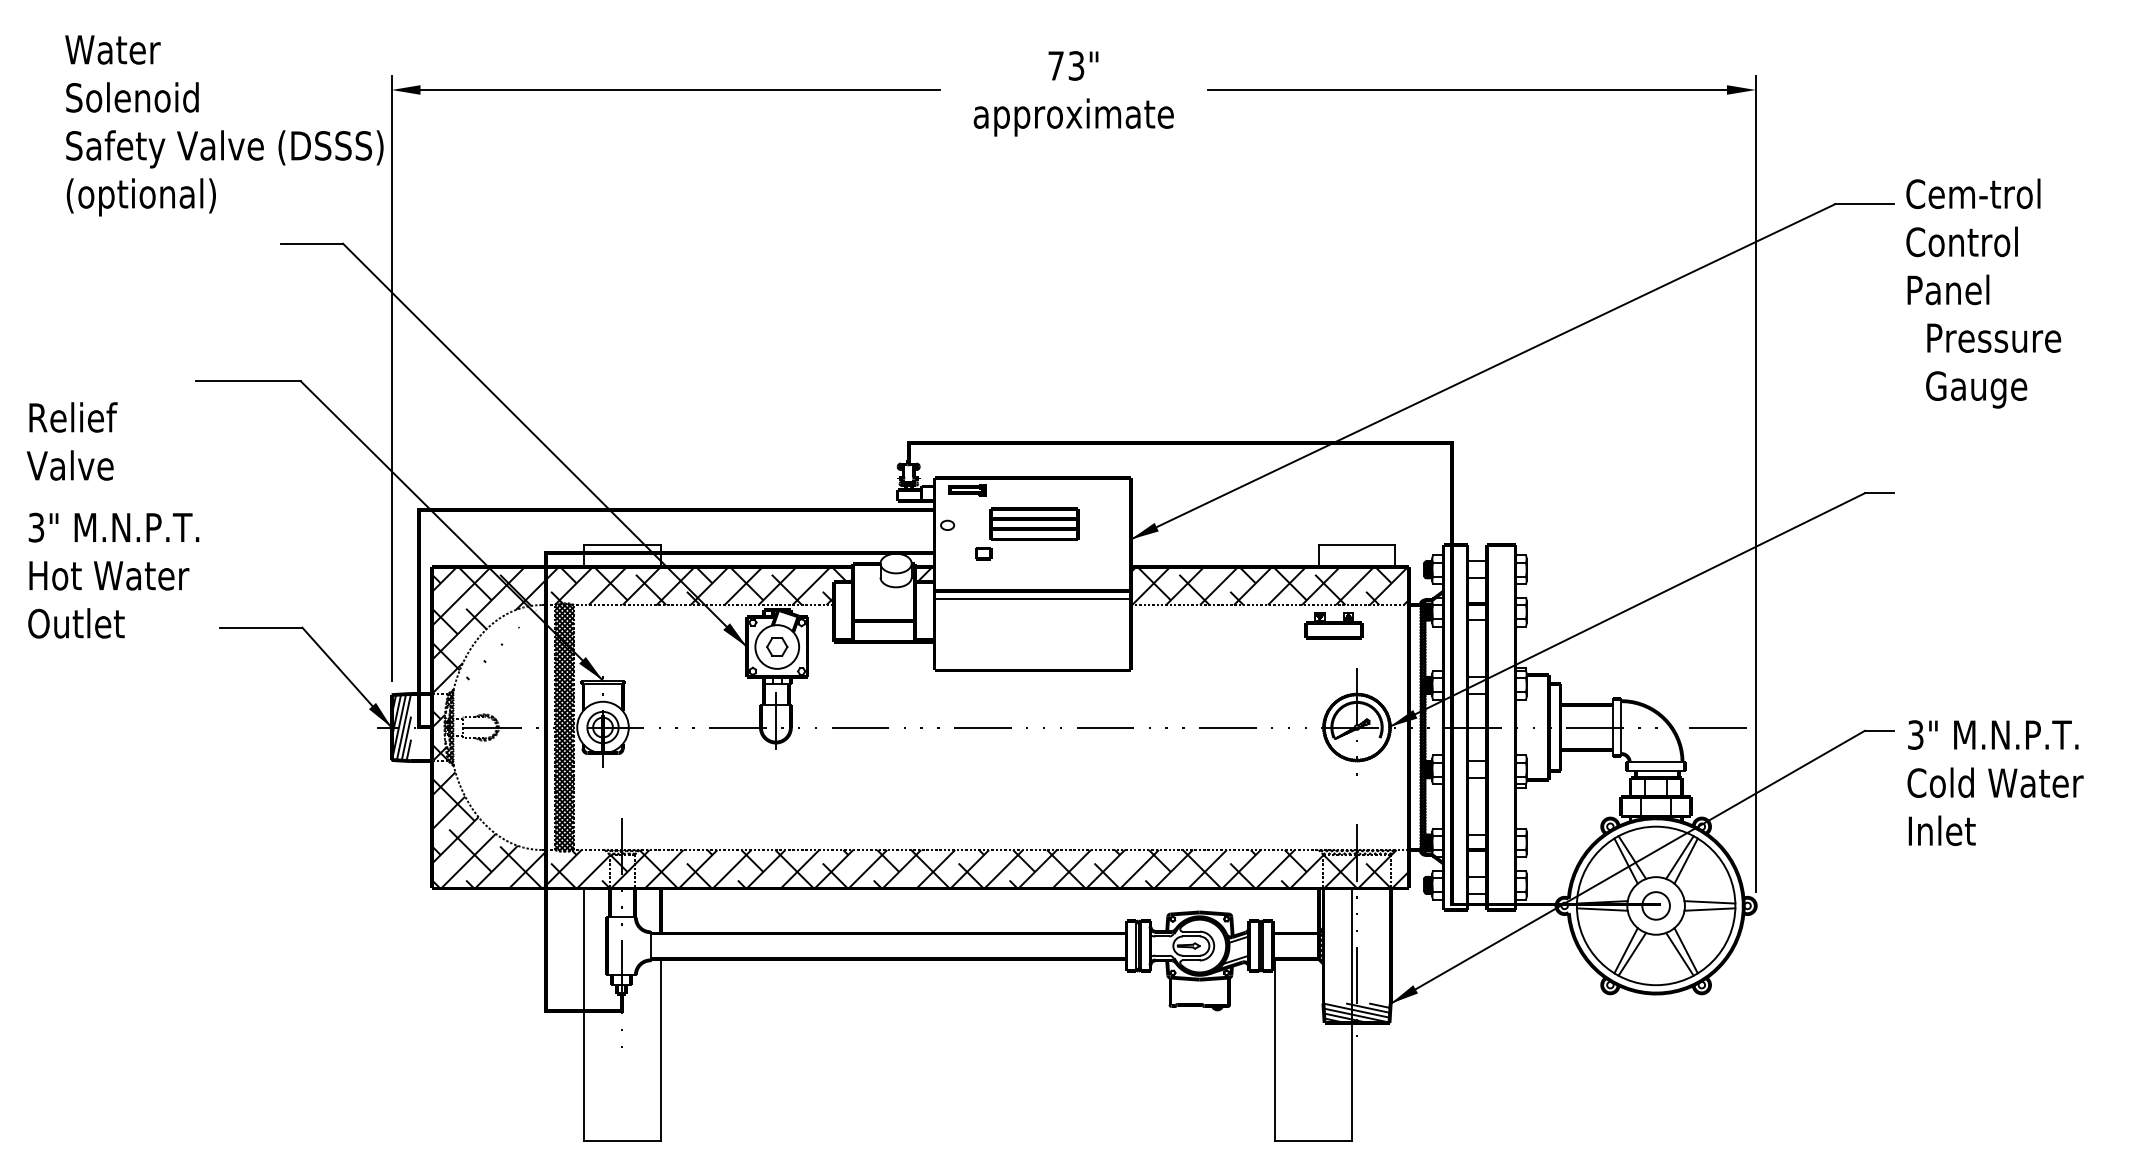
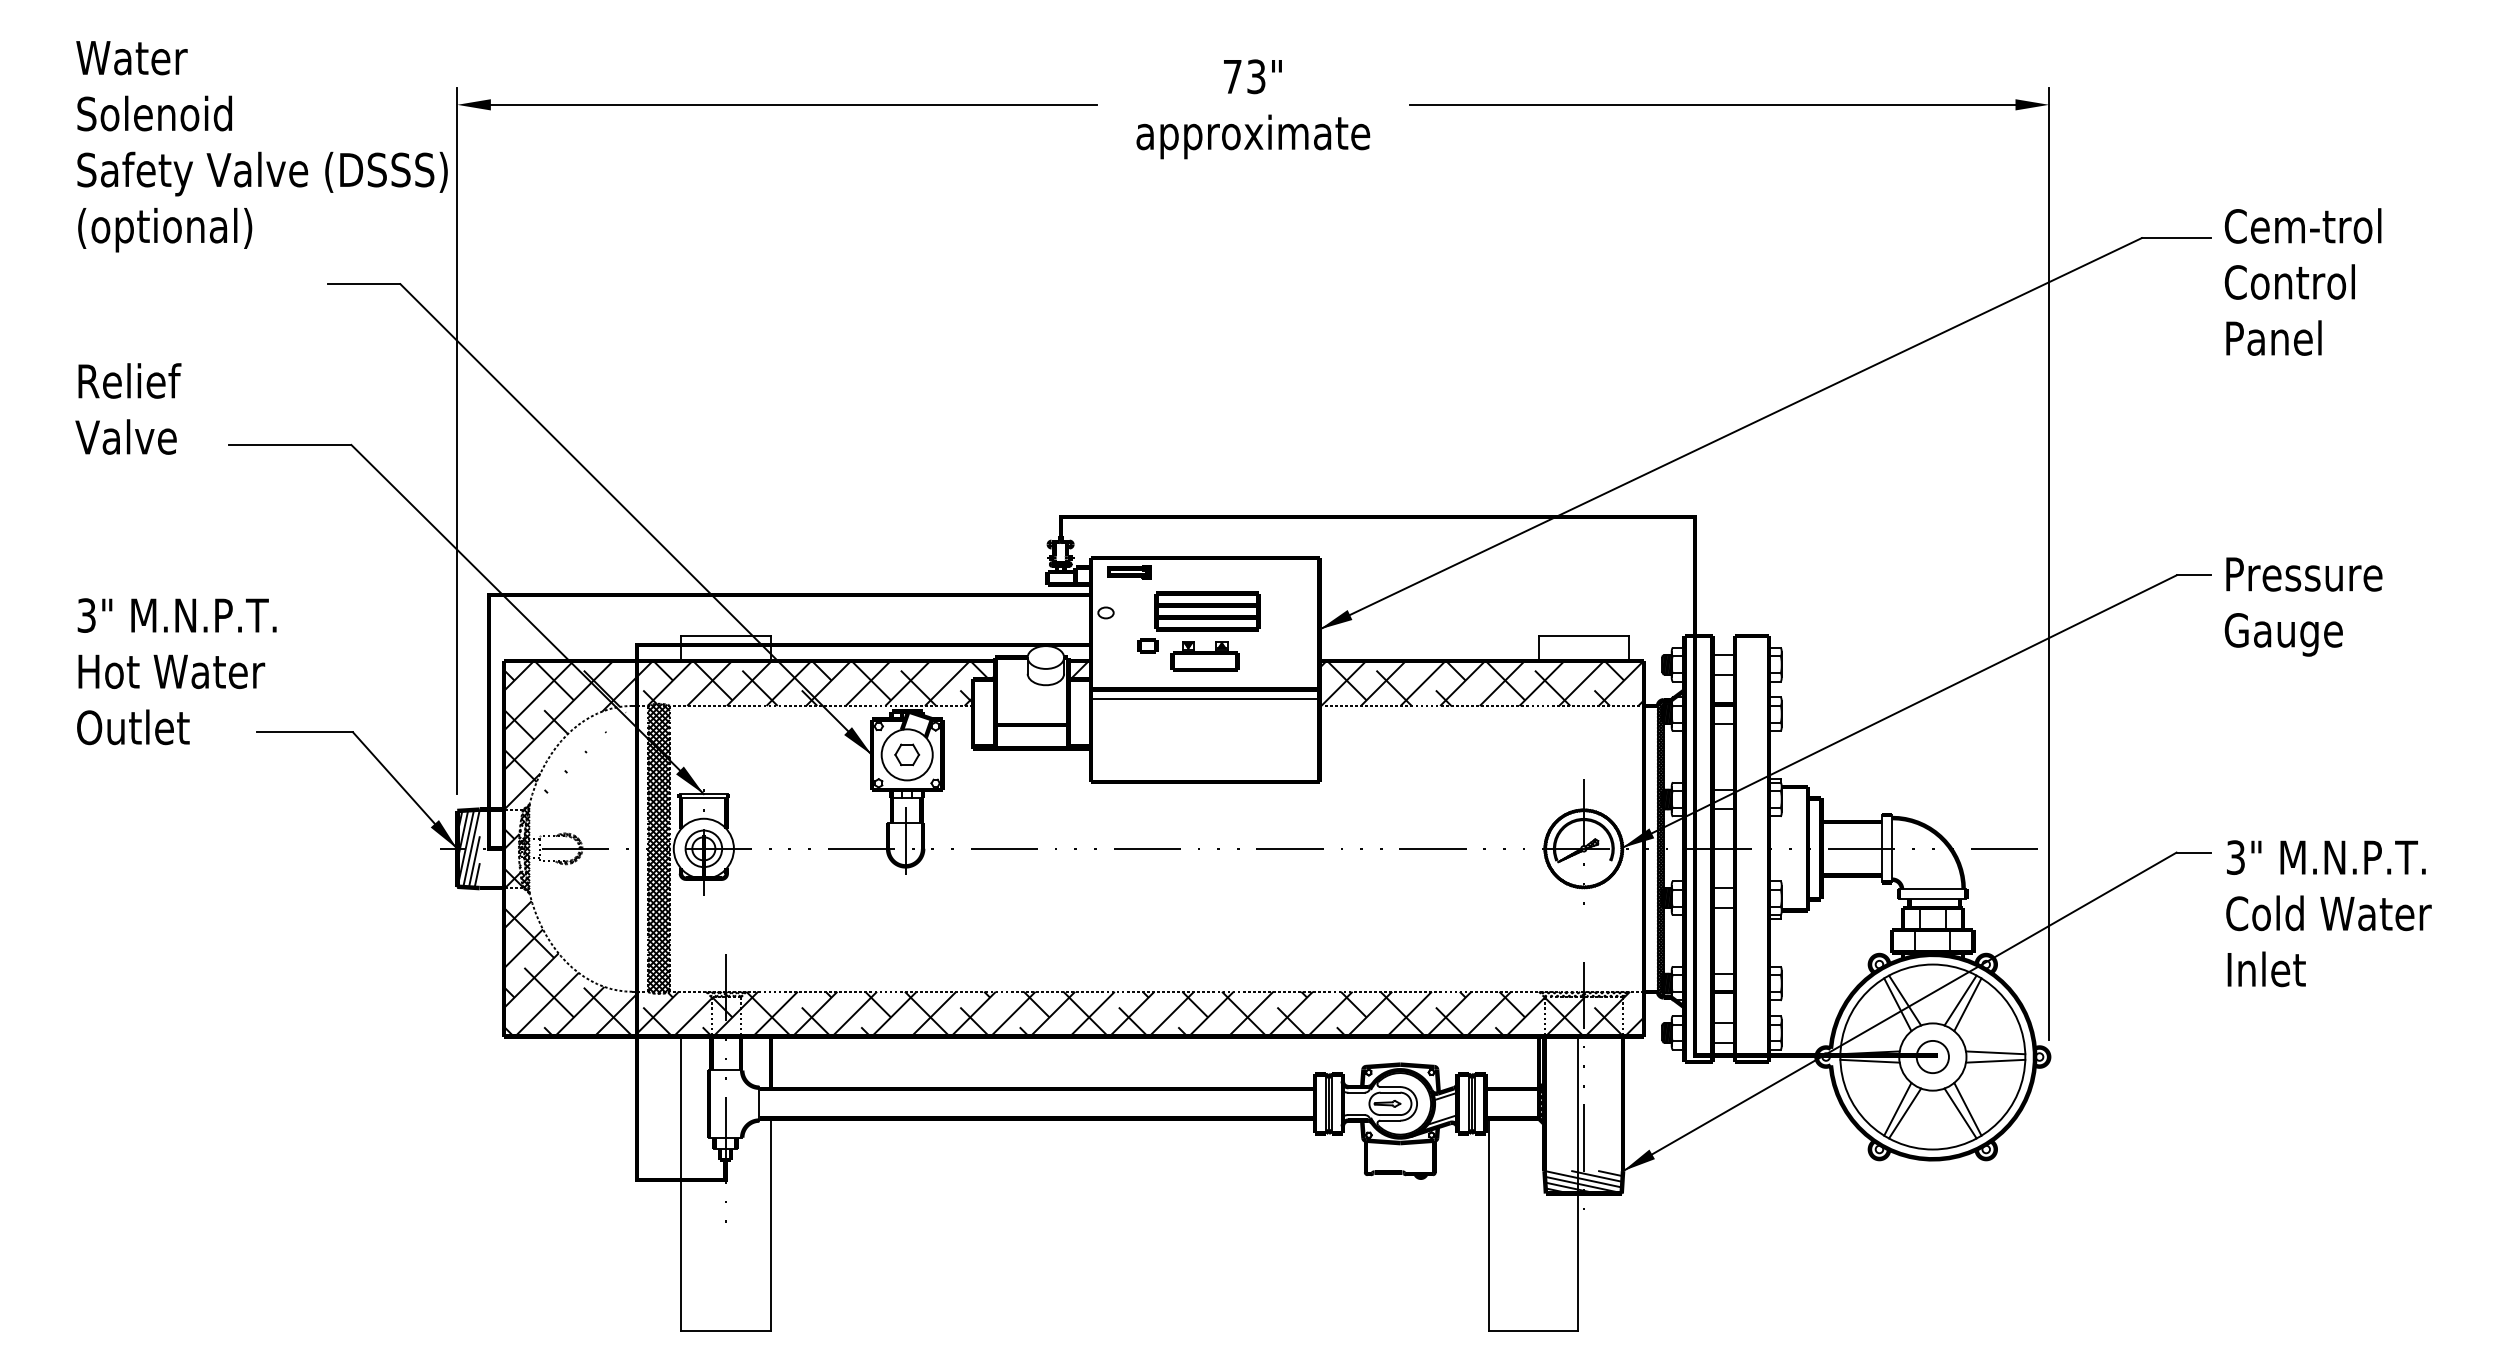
text: (1993, 365) -> (2303, 606), moved
text: (72, 441) -> (128, 408), moved
text: (113, 575) -> (176, 671), moved
part: (1333, 626) -> (1204, 656), moved

